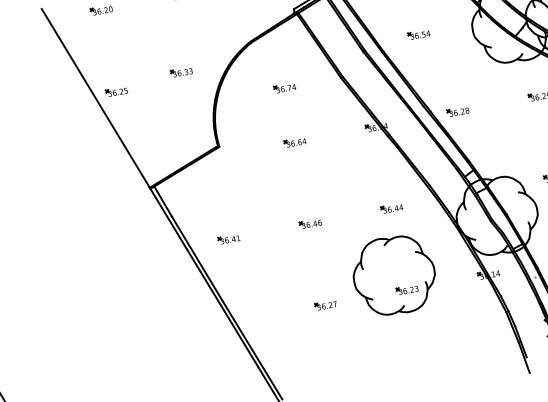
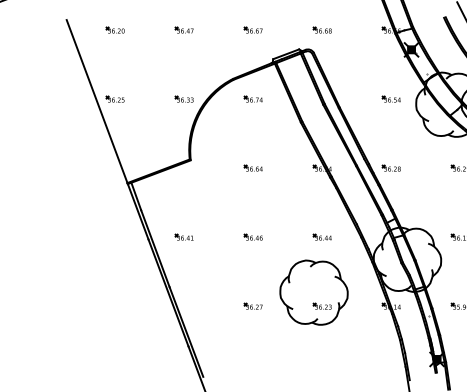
part: (417, 33) -> (390, 98), moved
part: (180, 71) -> (183, 98), moved
part: (283, 87) -> (252, 98), moved

